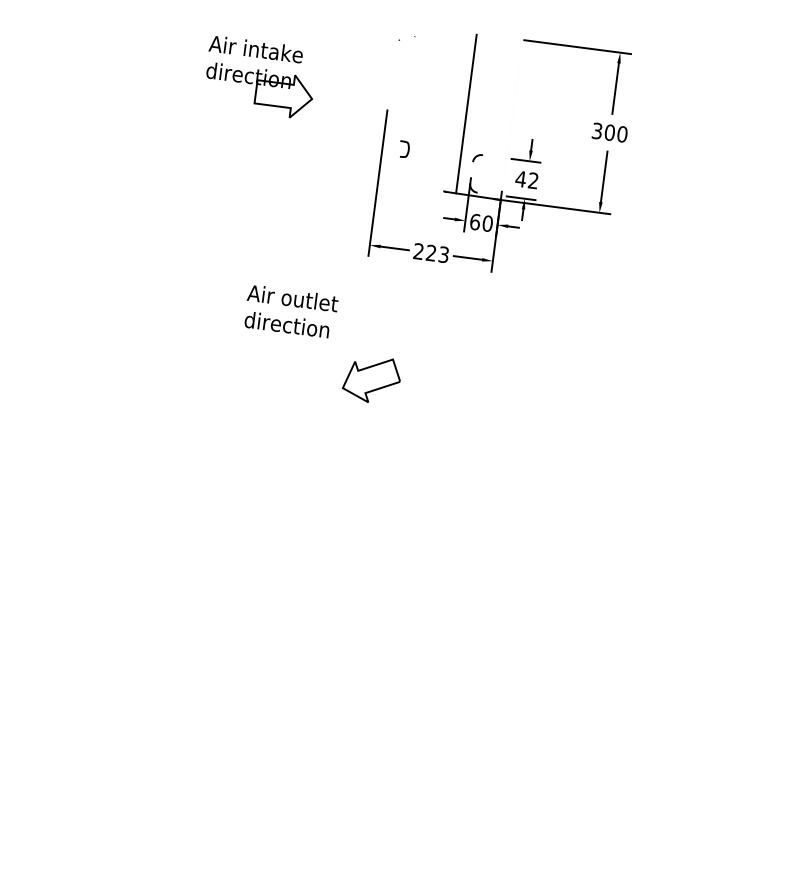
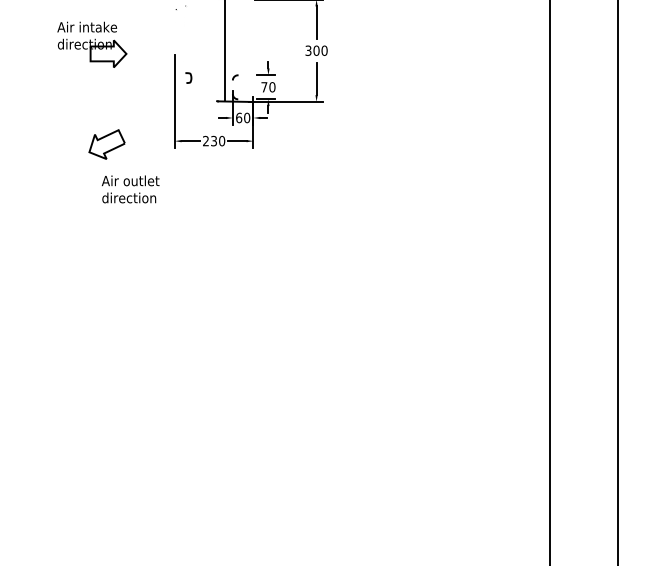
text: (527, 180) -> (268, 87), 42 -> 70
text: (438, 254) -> (218, 141), 223 -> 230
curve: (371, 389) -> (107, 150), moved

